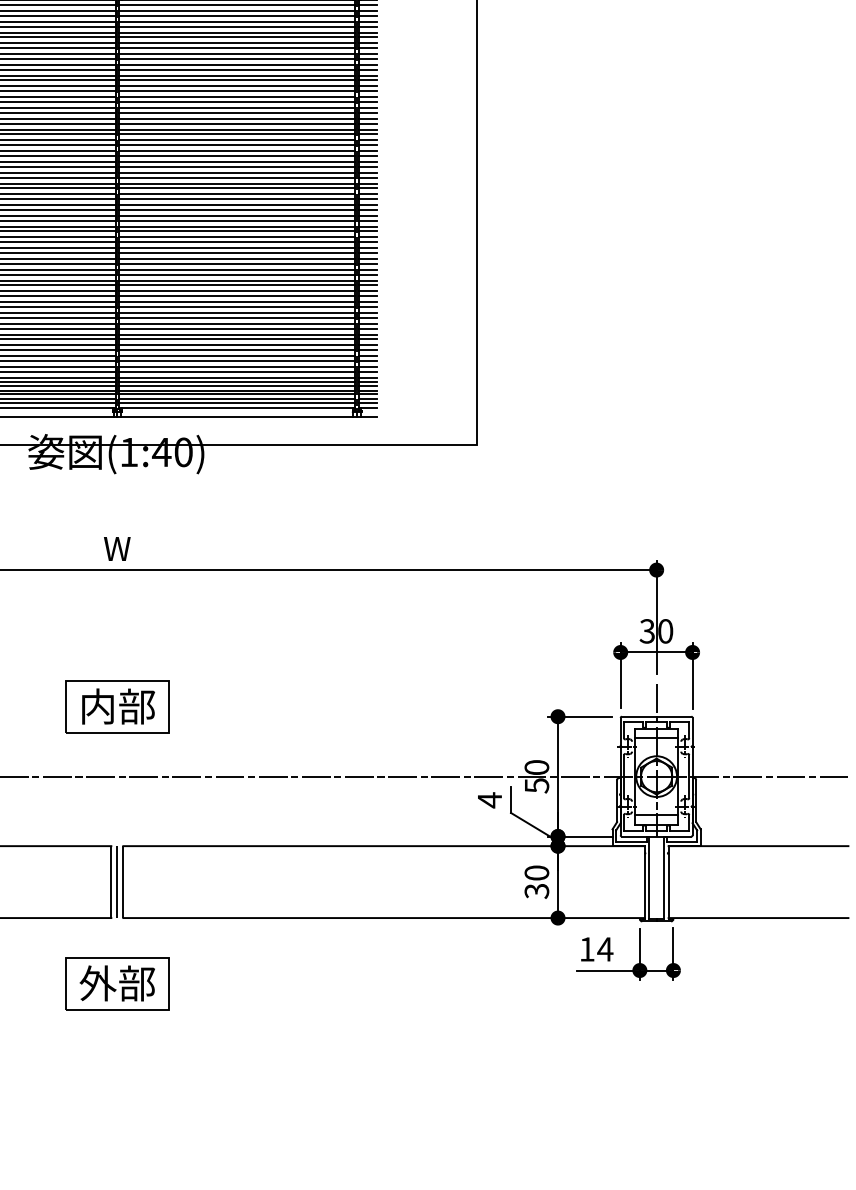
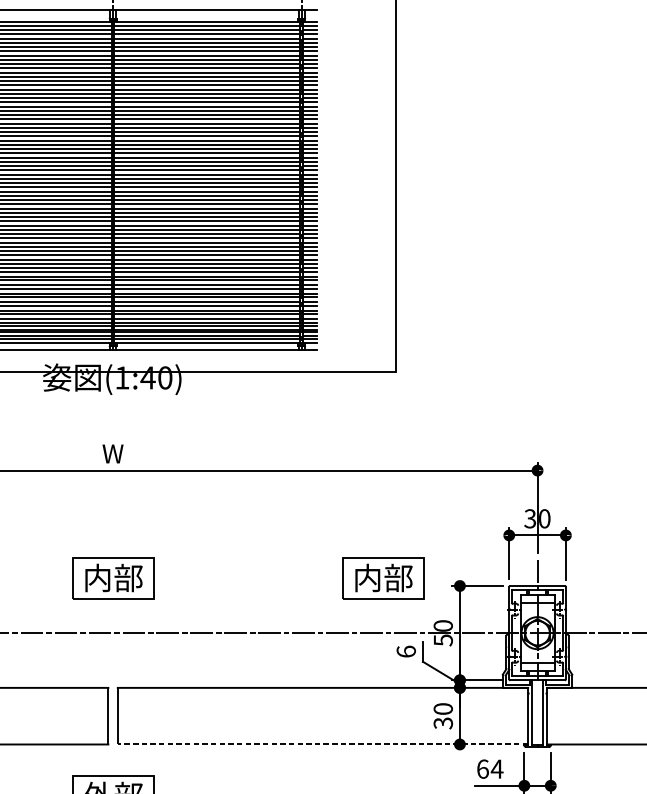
part: (460, 706) -> (383, 577), added
text: (489, 800) -> (406, 651), 4 -> 6
line: (117, 882) -> (113, 716), removed
line: (383, 918) -> (322, 744), solid -> dashed
text: (587, 949) -> (483, 769), 14 -> 64

